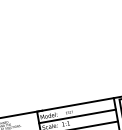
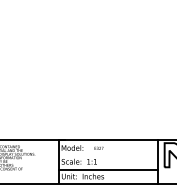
line: (77, 116) -> (107, 155), removed

